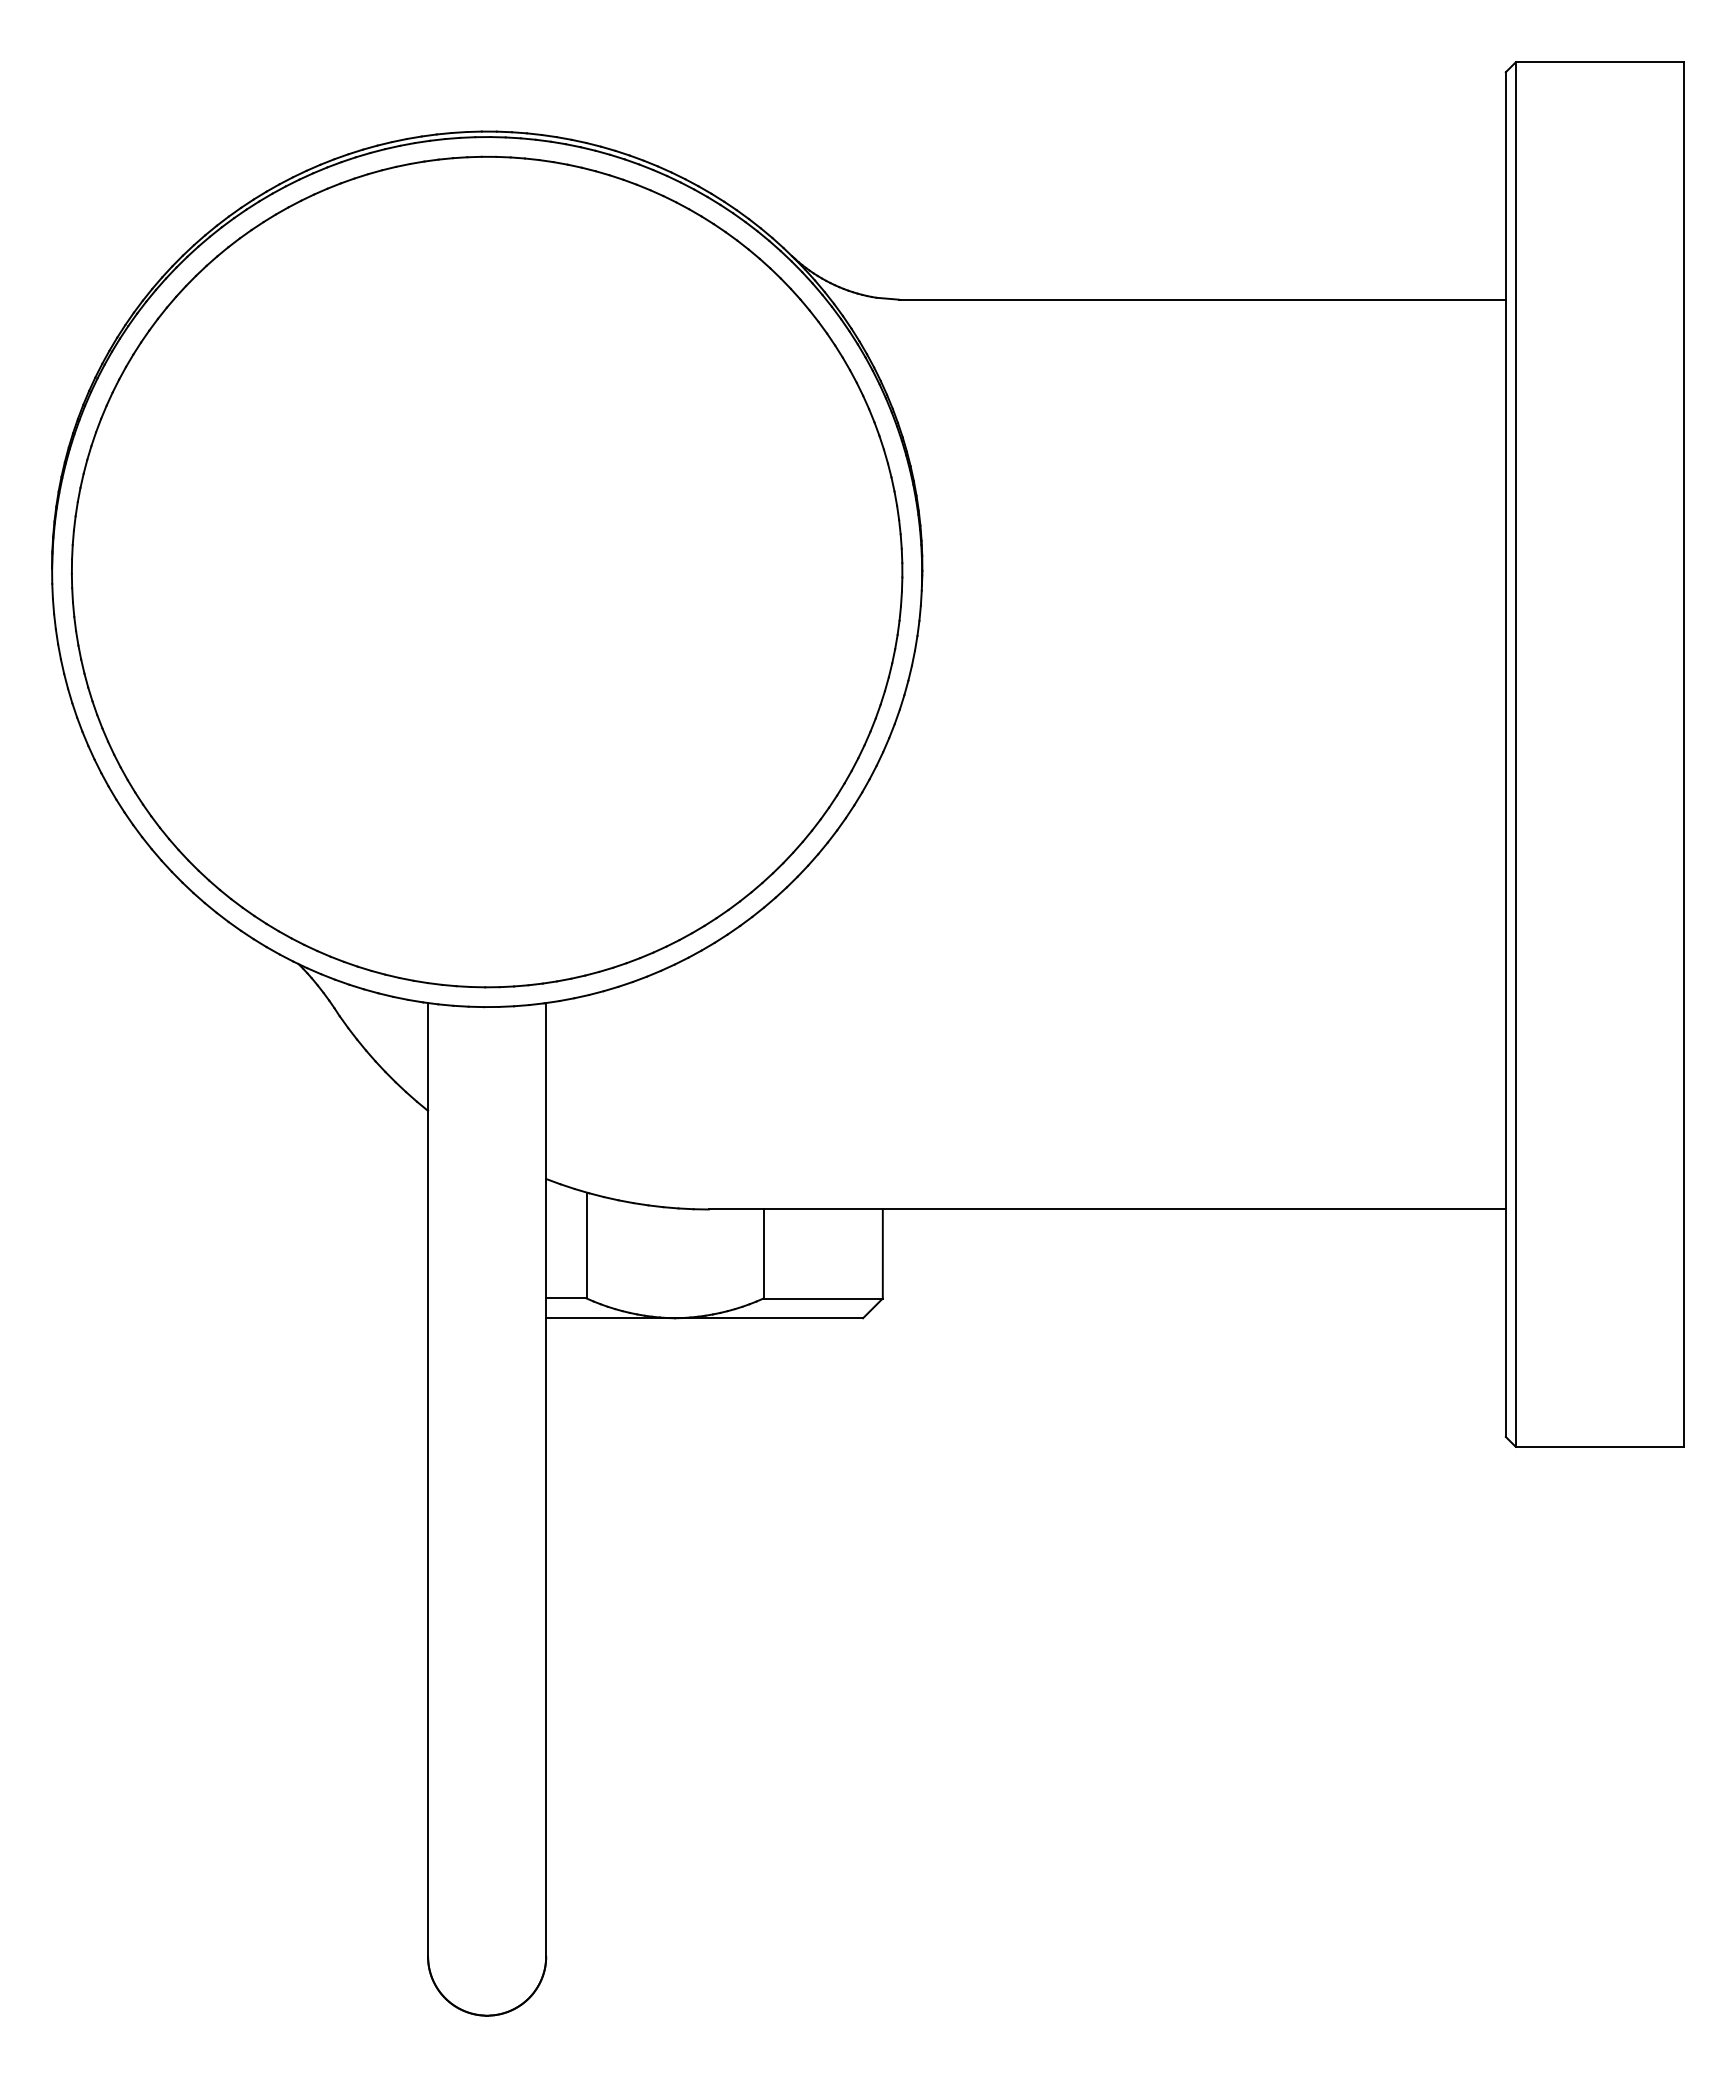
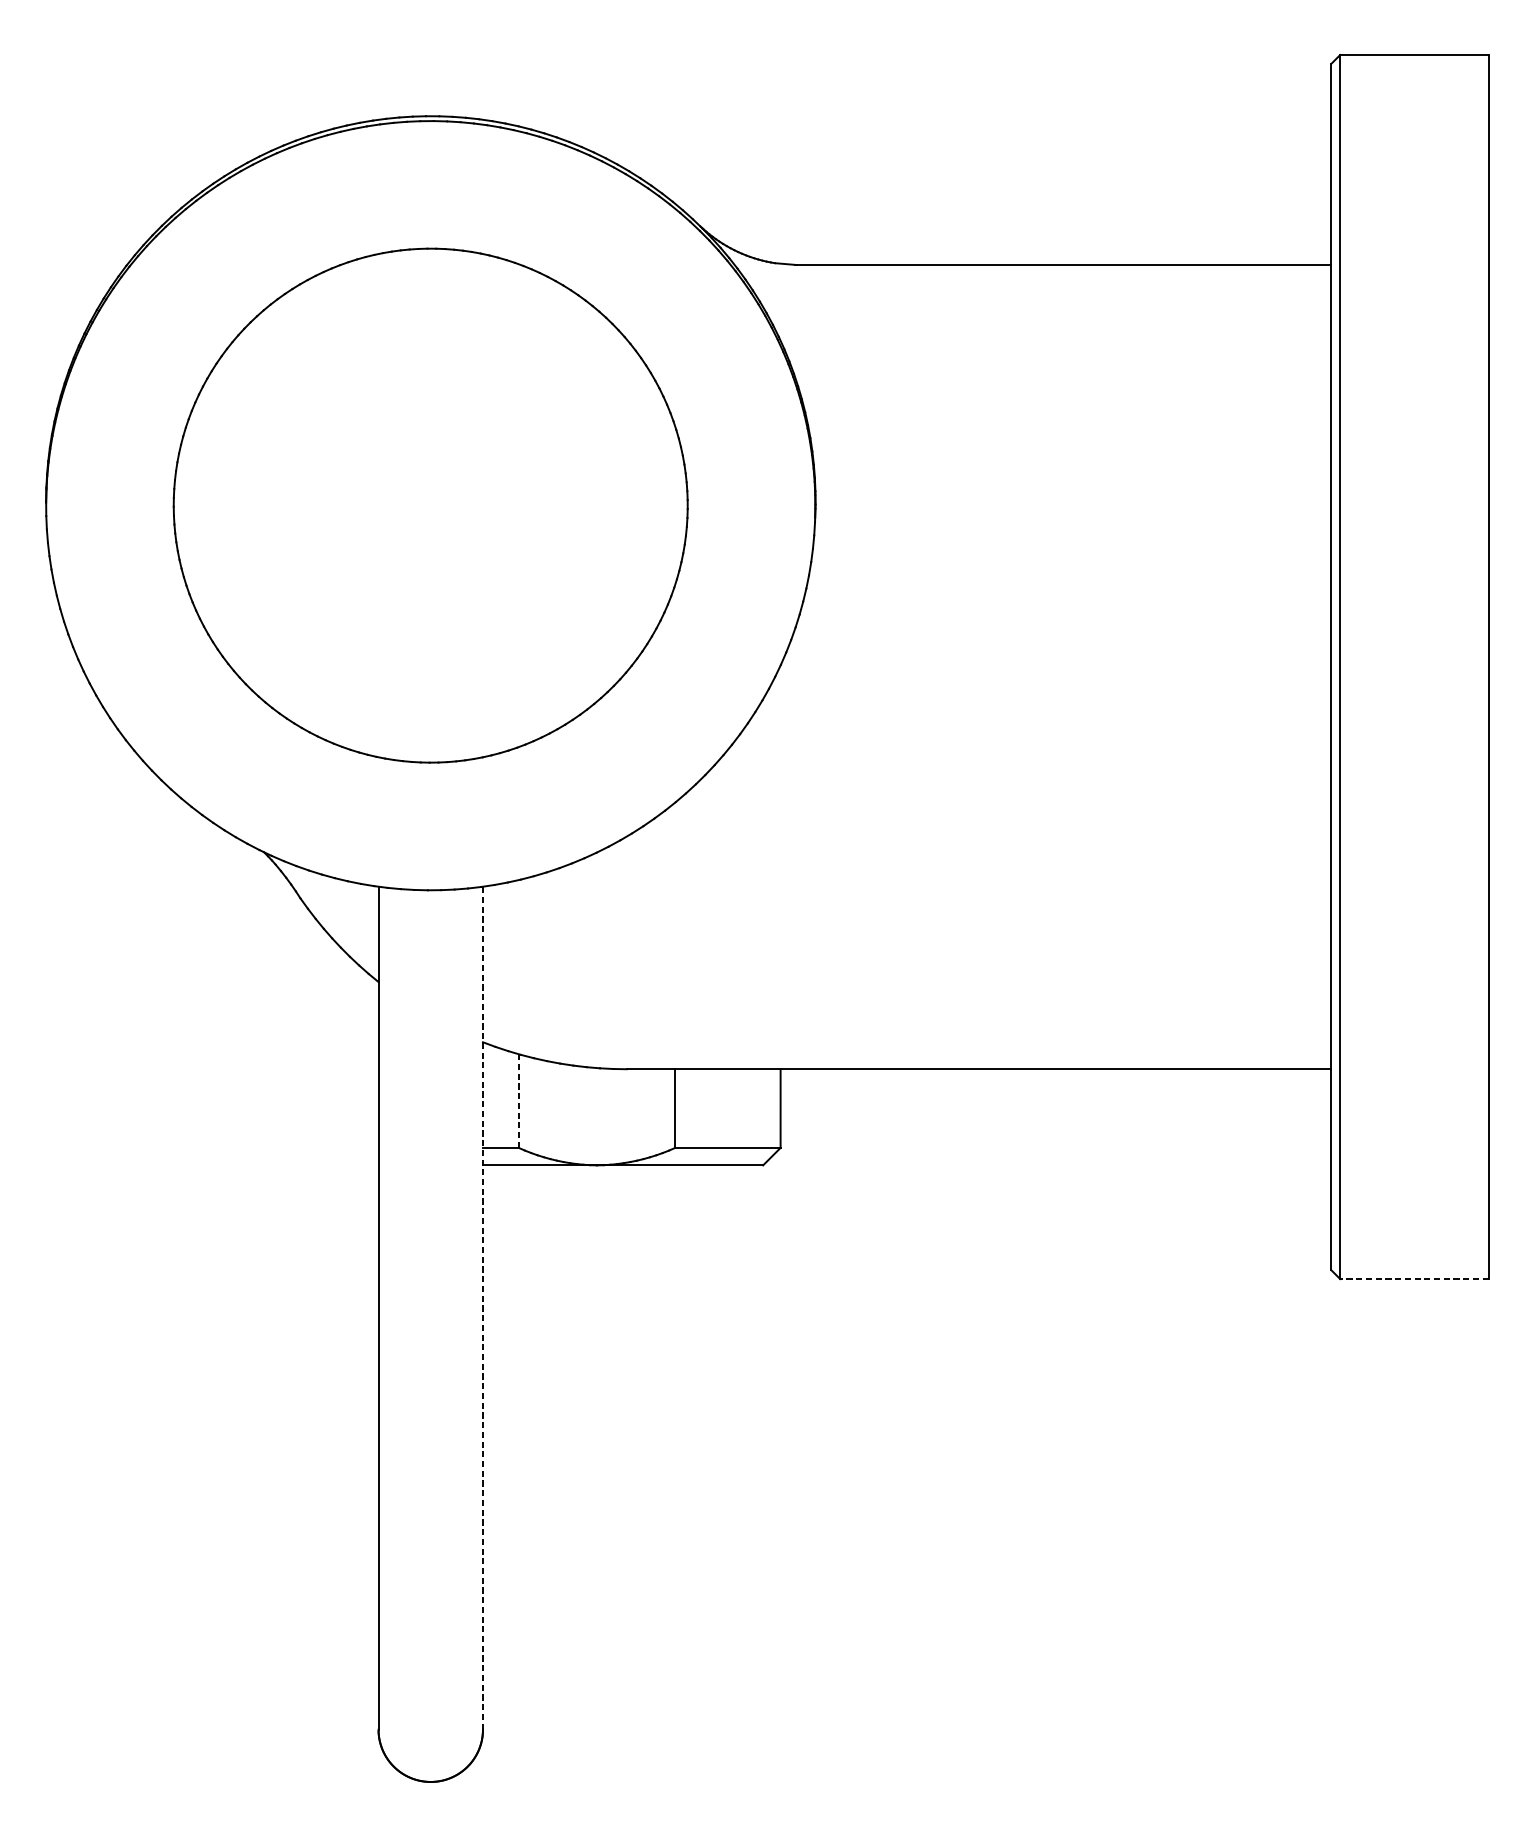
part: (486, 571) -> (430, 505), size x0.7
line: (586, 1245) -> (518, 1101), solid -> dashed
line: (1599, 1446) -> (1414, 1278), solid -> dashed
line: (546, 1479) -> (483, 1307), solid -> dashed

